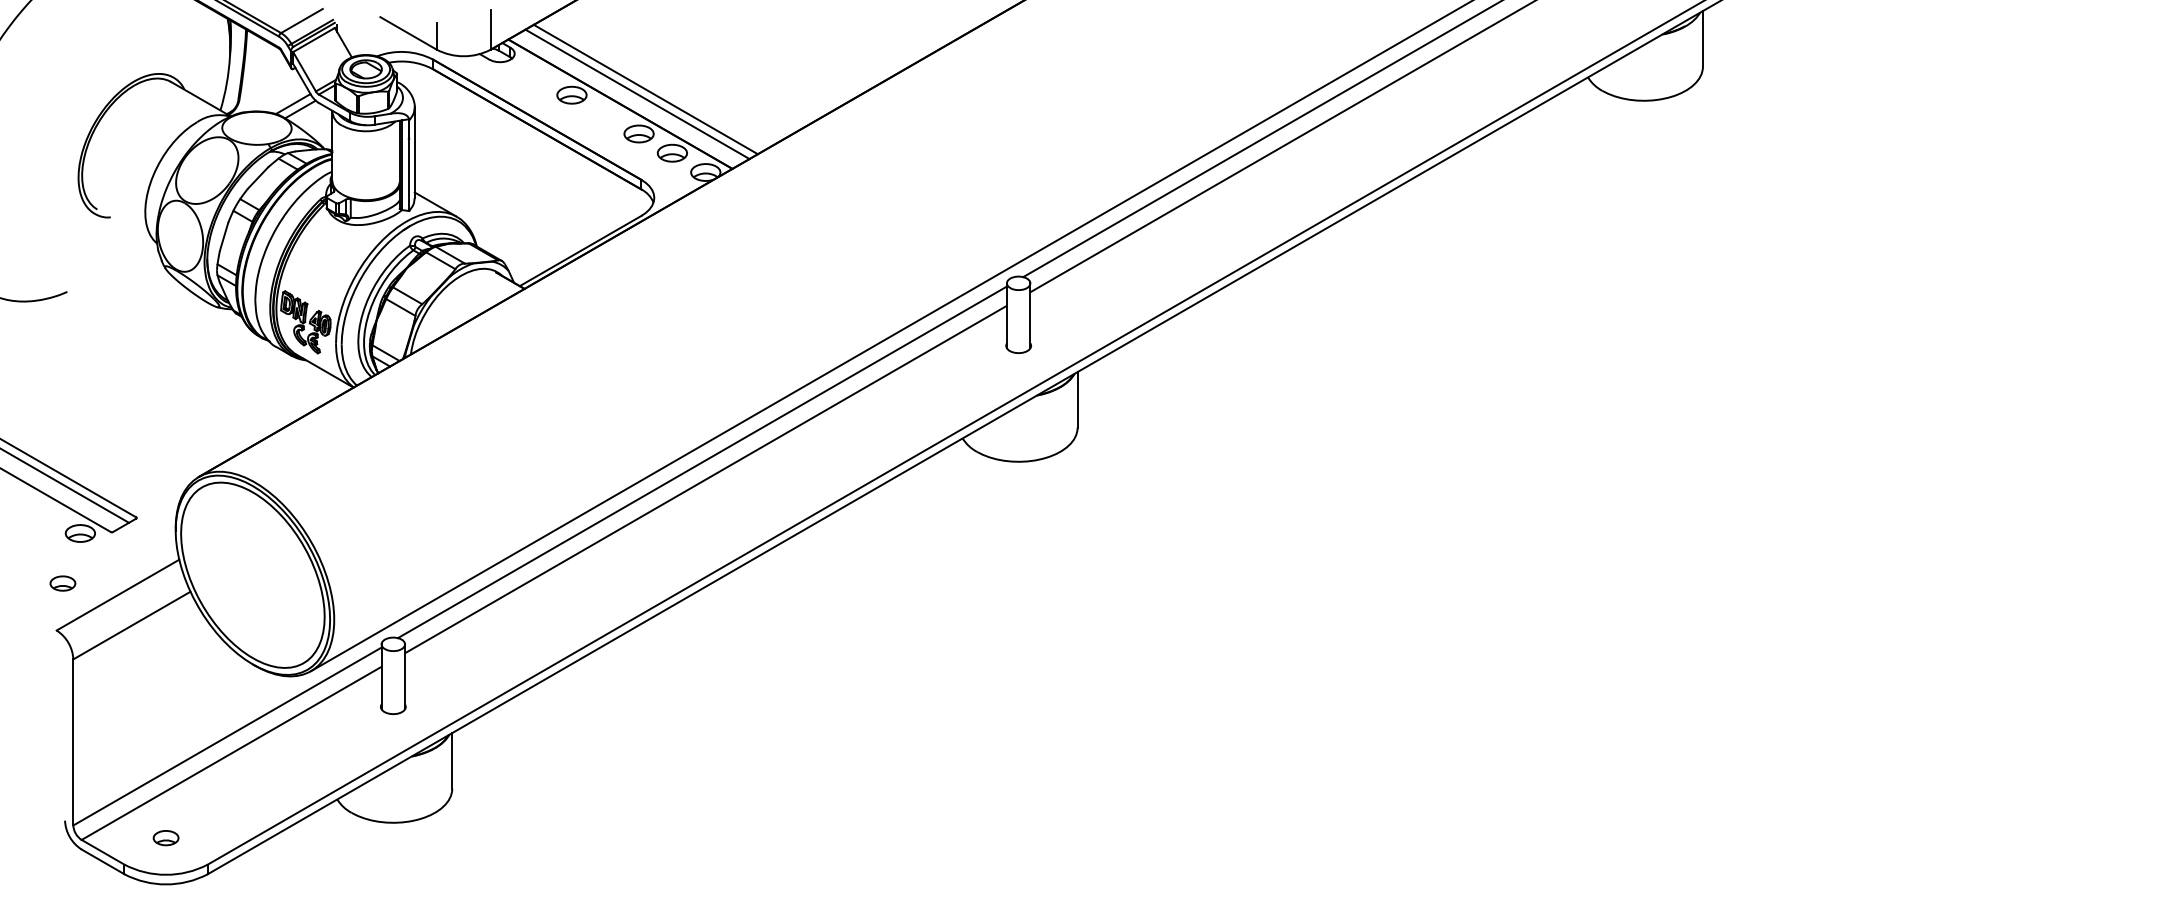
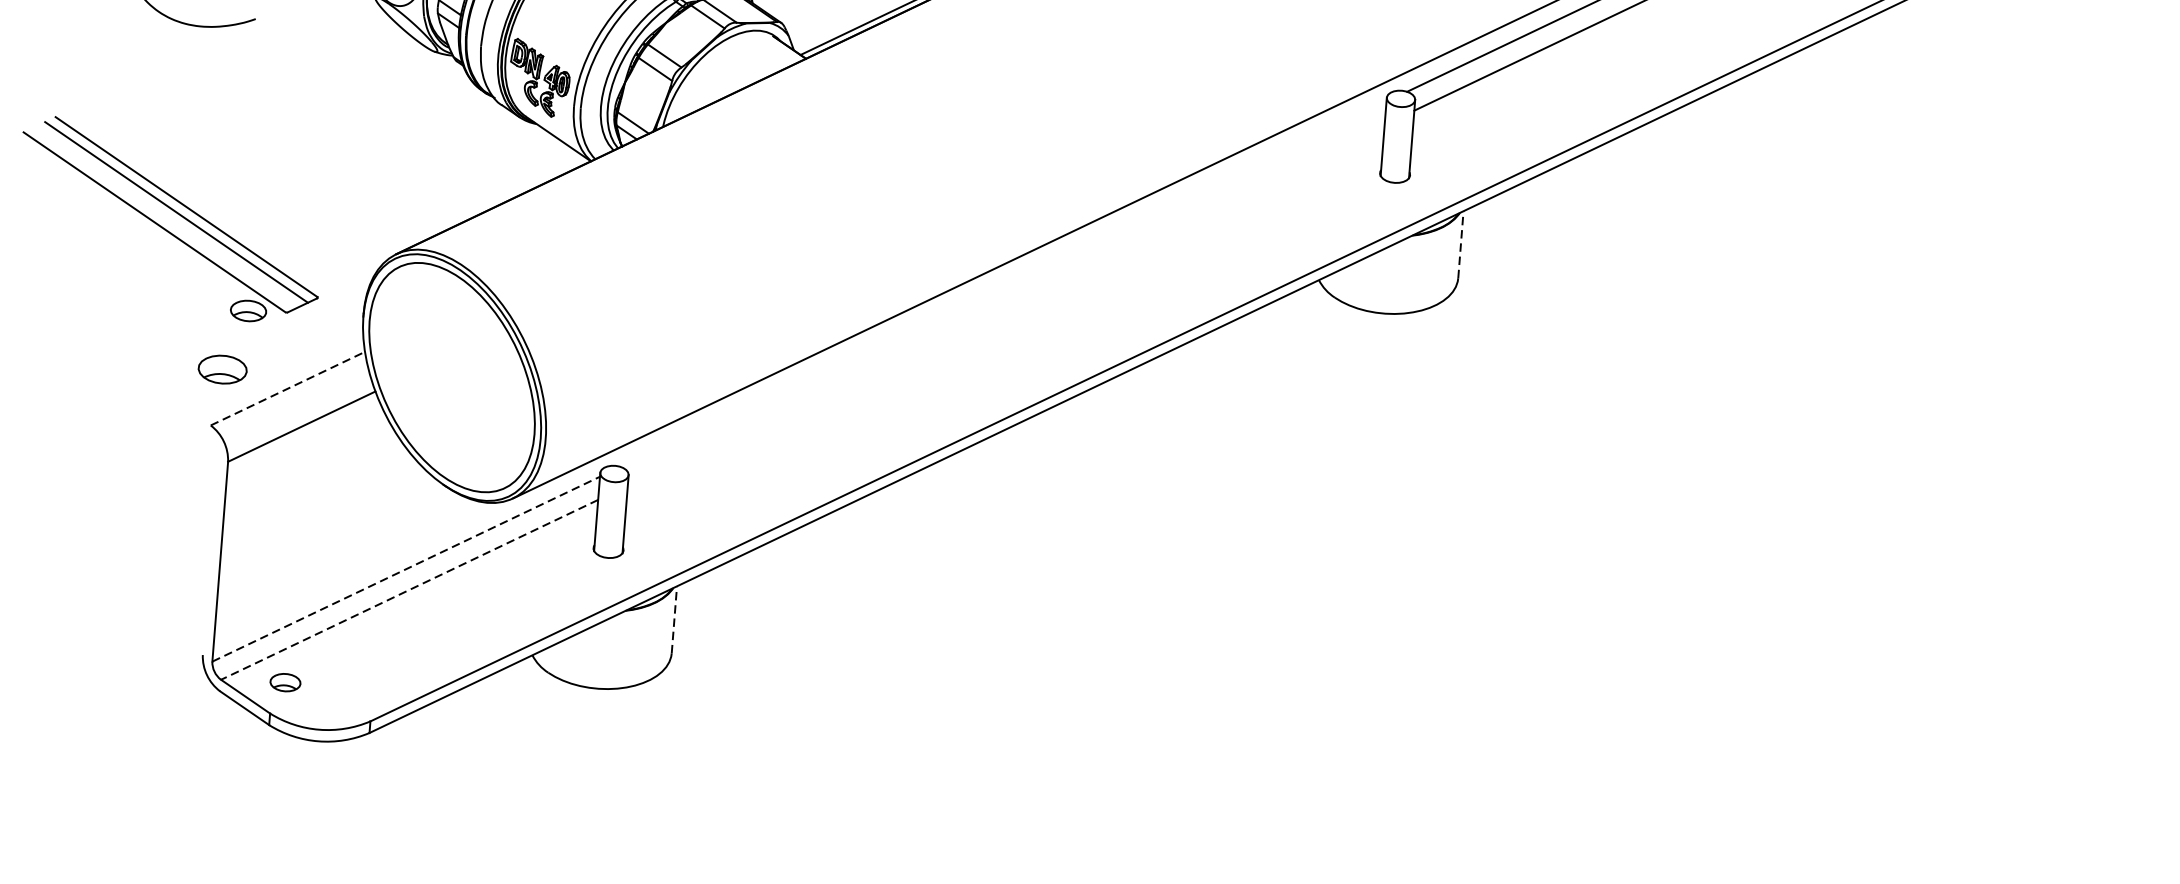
line: (1077, 399) -> (1460, 244), solid -> dashed
line: (701, 462) -> (1002, 284), removed
line: (705, 479) -> (1005, 305), removed
part: (62, 583) -> (222, 369), size x1.6
line: (117, 595) -> (287, 389), solid -> dashed
line: (227, 736) -> (406, 569), solid -> dashed
line: (231, 753) -> (409, 589), solid -> dashed
line: (452, 760) -> (674, 619), solid -> dashed
part: (165, 838) -> (284, 683), moved

